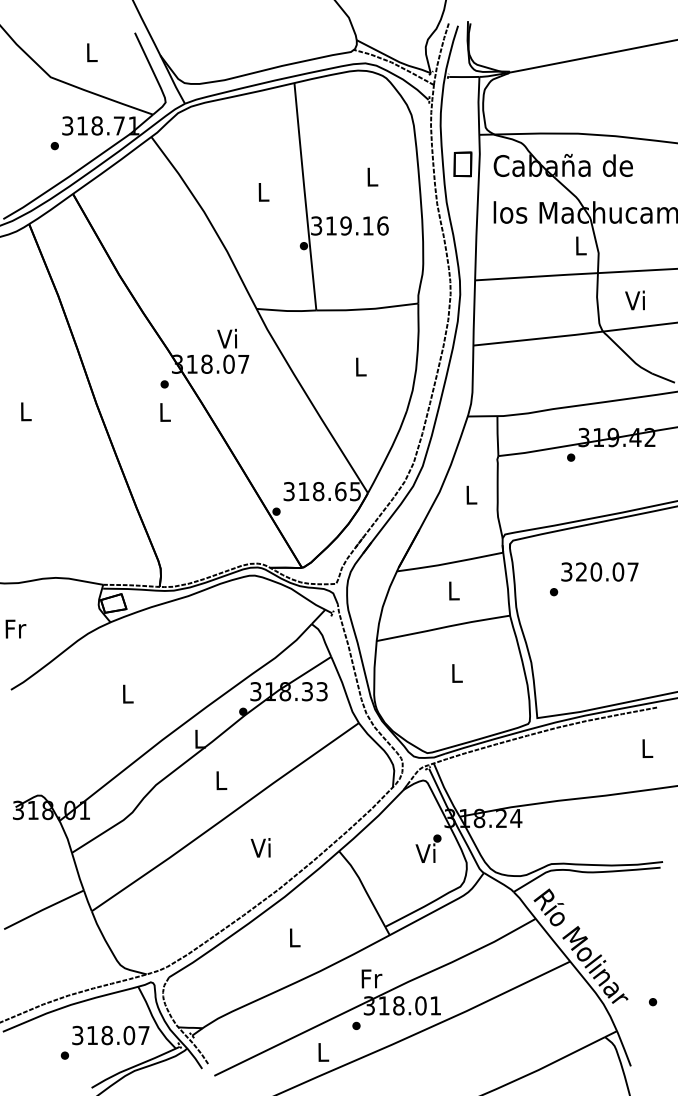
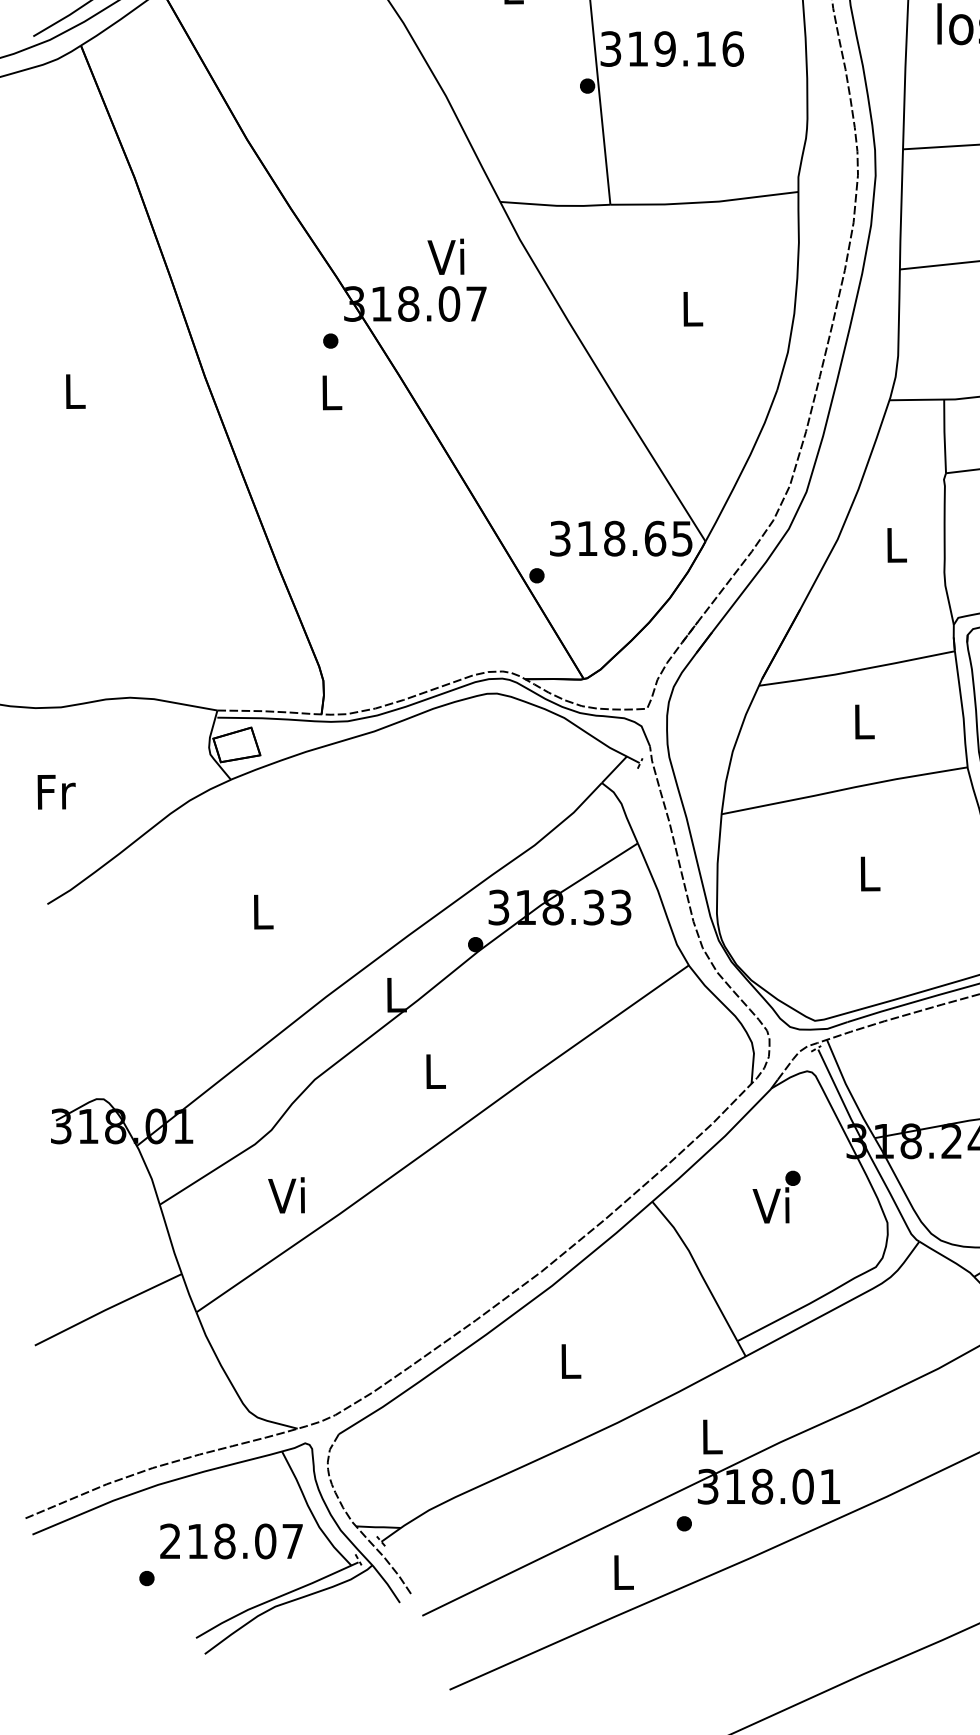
text: (260, 847) -> (286, 1194), moved
text: (428, 848) -> (776, 1196), moved
text: (371, 978) -> (712, 1436), Fr -> L
text: (77, 1035) -> (170, 1541), 318.07 -> 218.07

